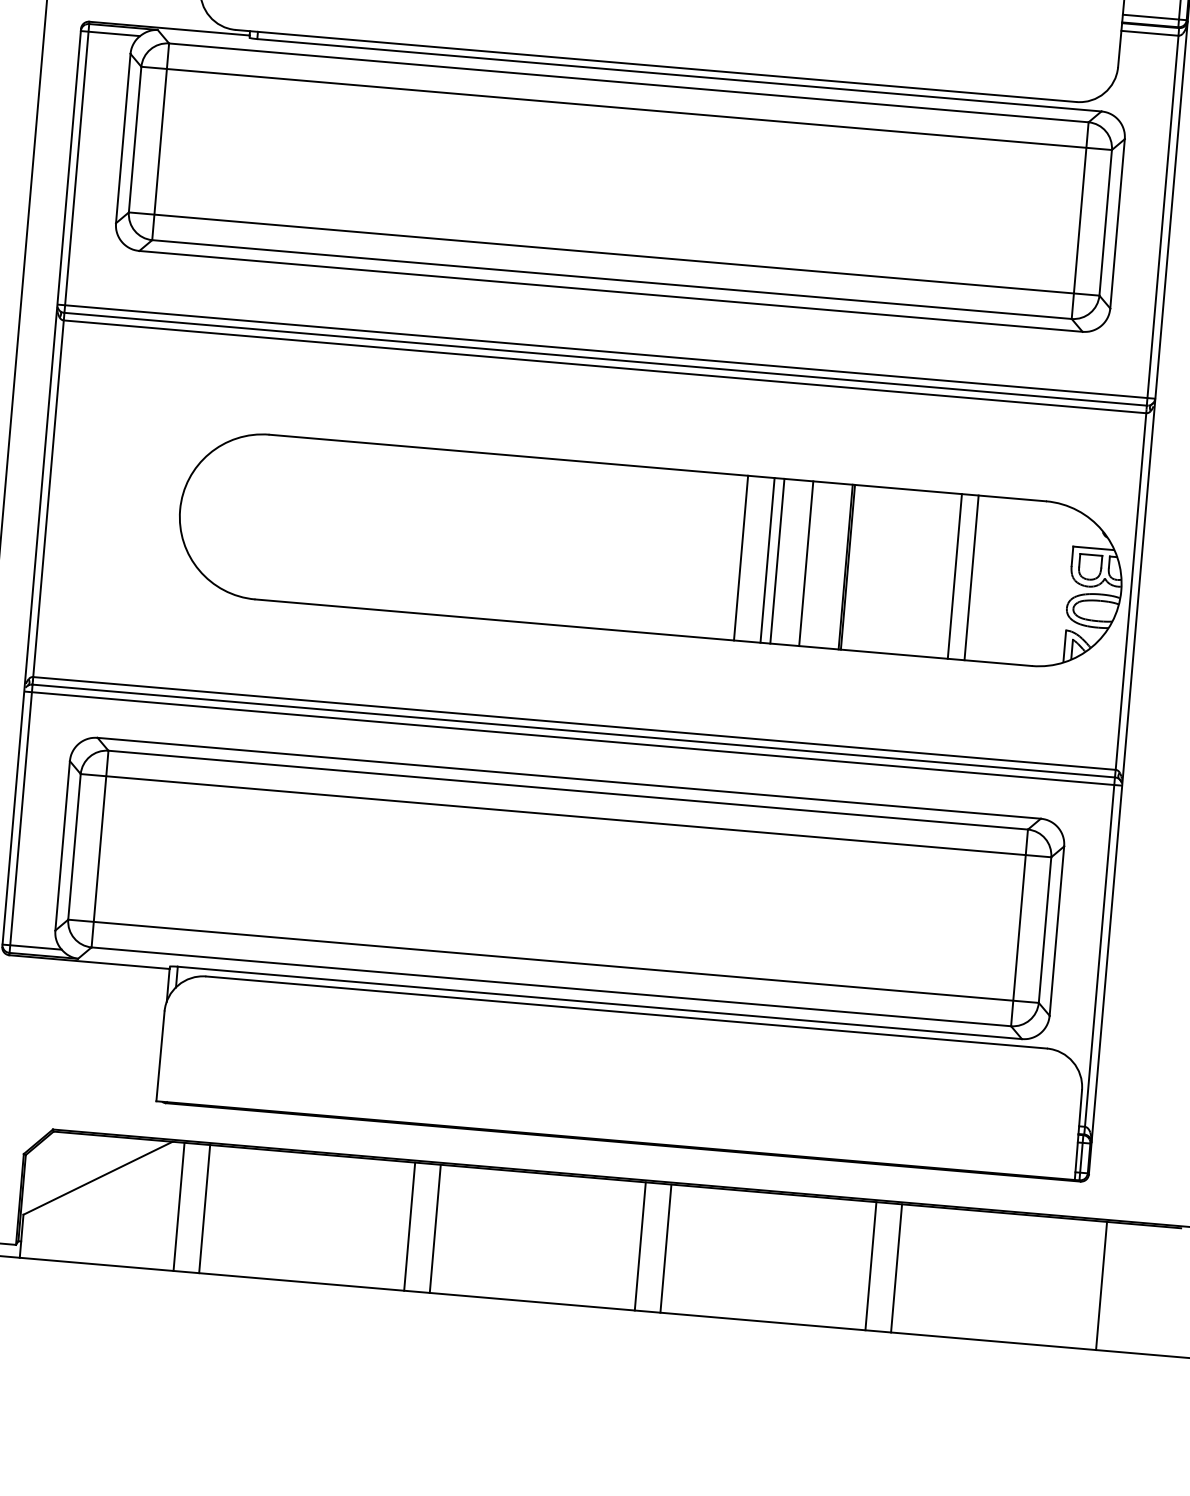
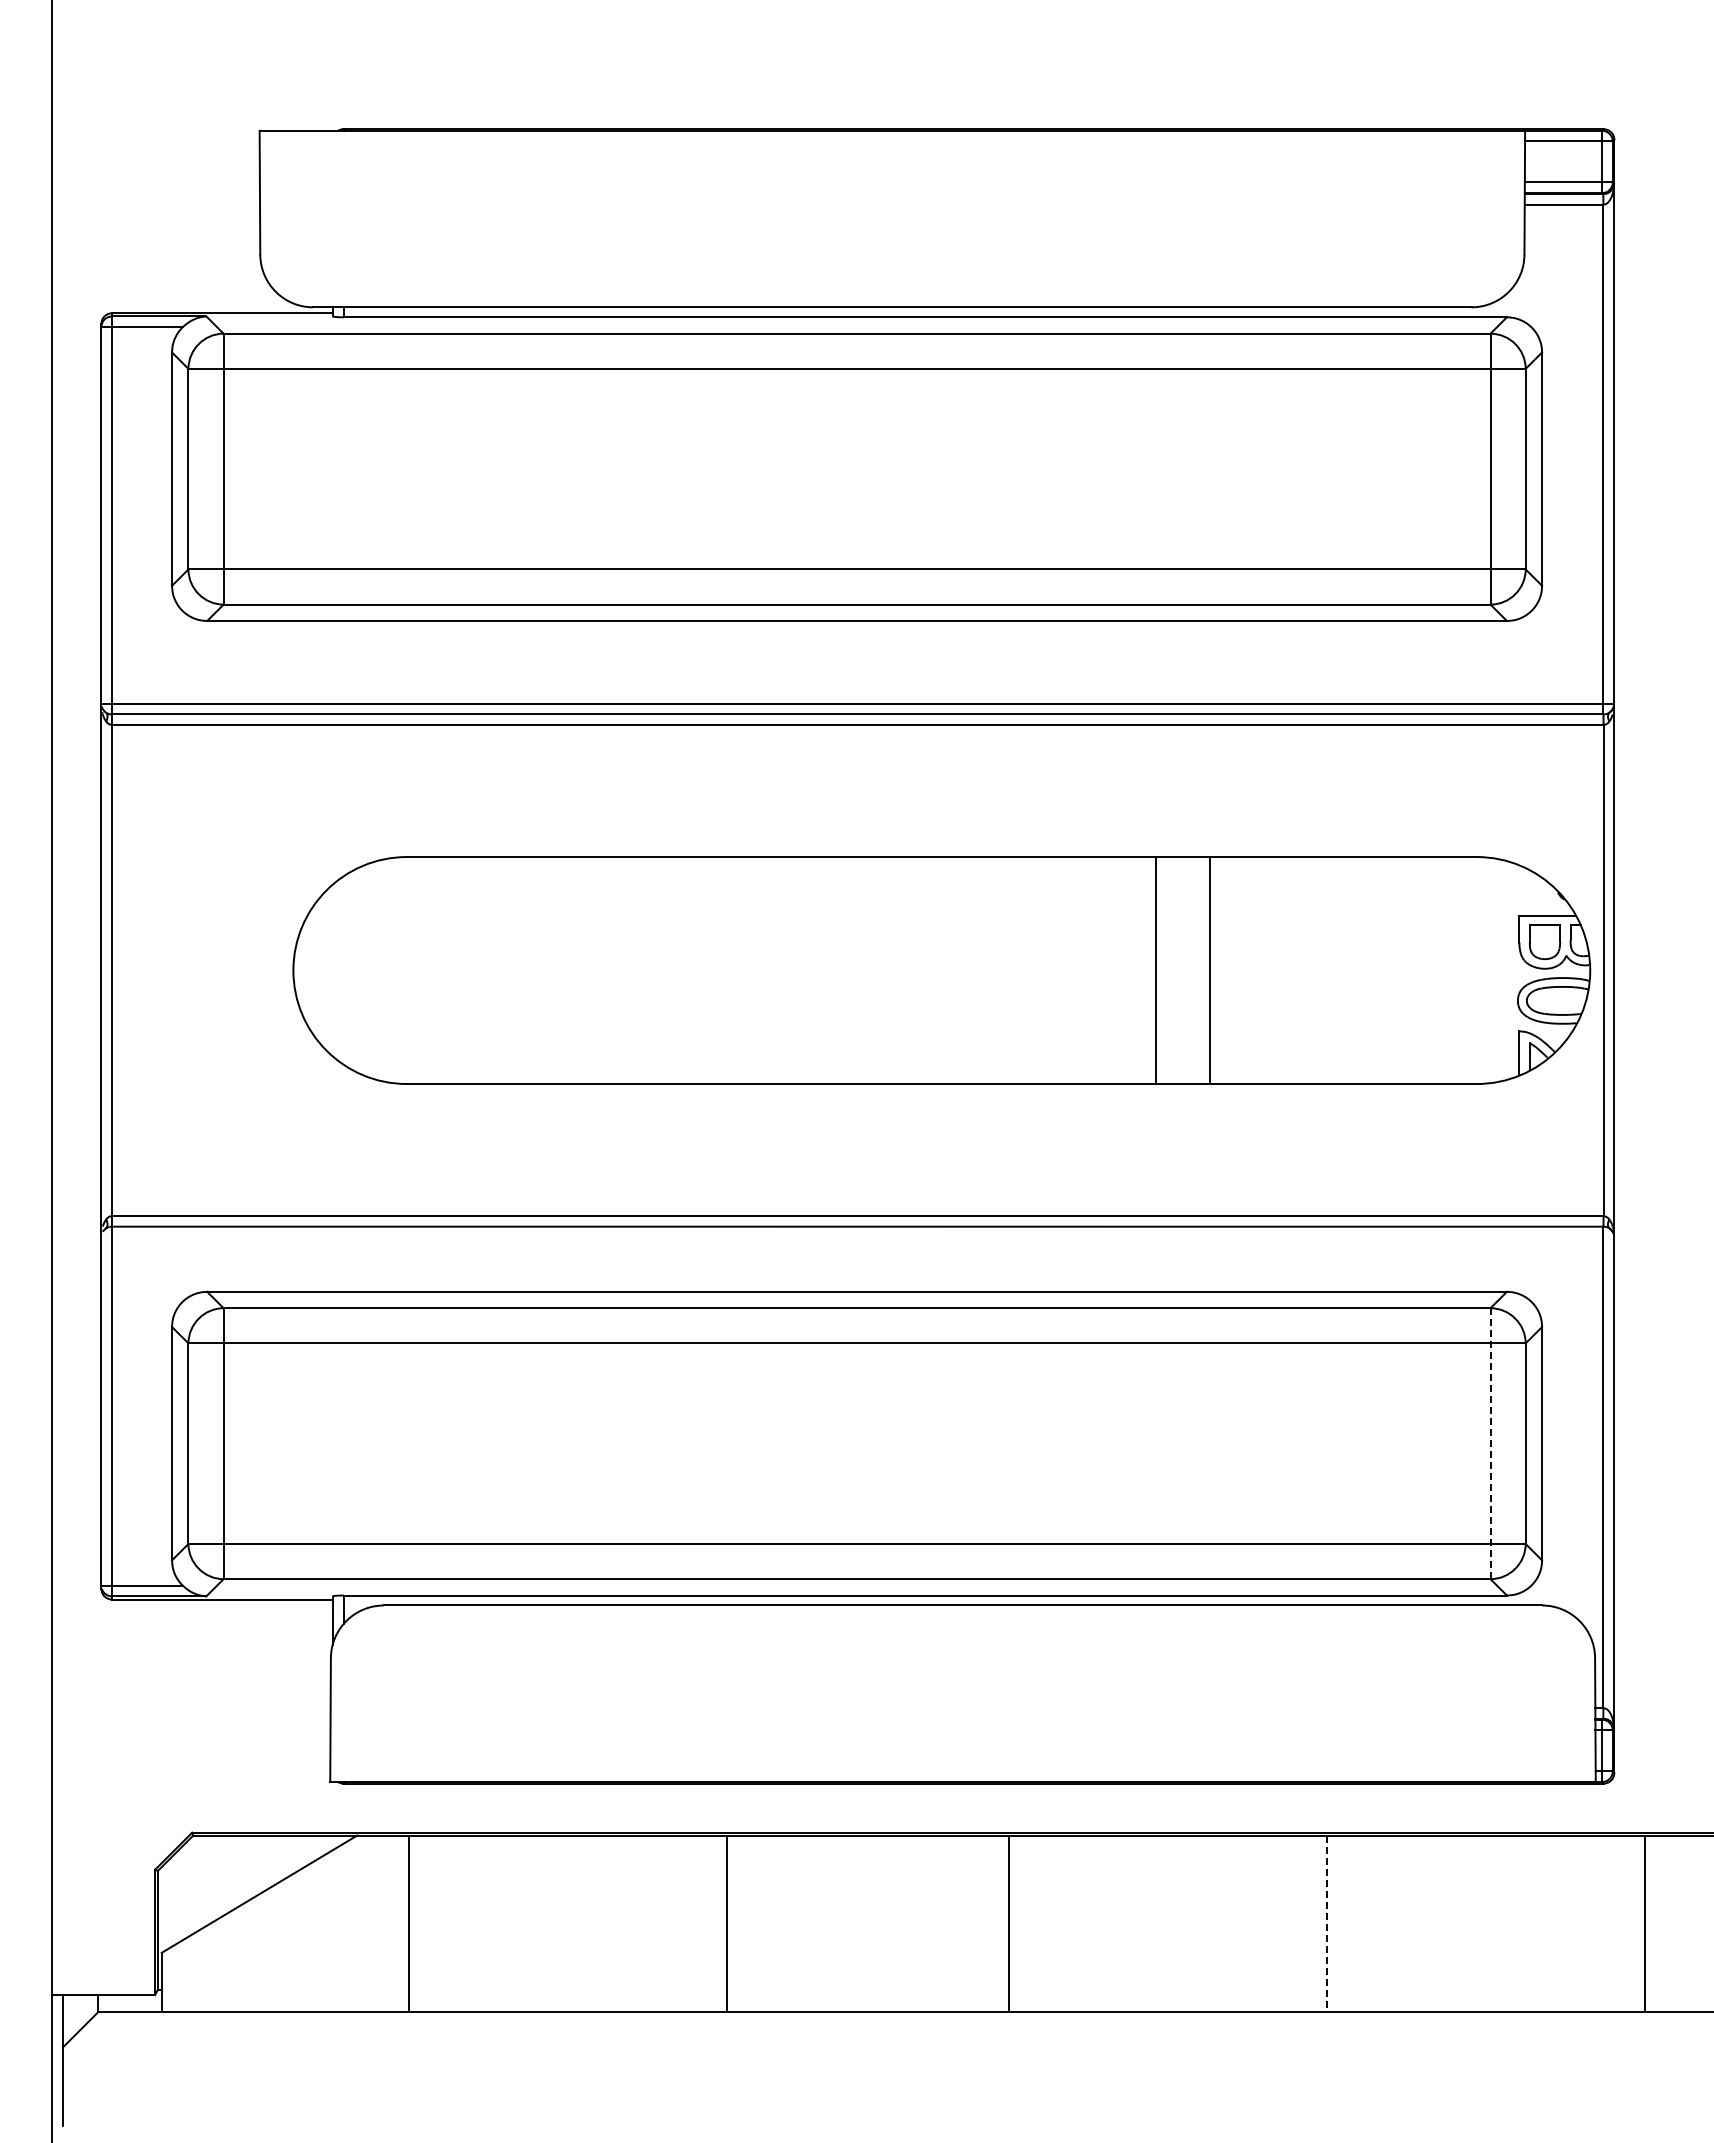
line: (741, 558) -> (1066, 970), removed
line: (767, 560) -> (1102, 970), removed
line: (777, 561) -> (1116, 970), removed
line: (847, 567) -> (1213, 970), removed
line: (954, 576) -> (1360, 970), removed
line: (971, 577) -> (1383, 970), removed
line: (573, 738) -> (858, 1237), removed
line: (1019, 927) -> (1490, 1443), solid -> dashed
line: (178, 1206) -> (373, 1923), removed
line: (409, 1226) -> (691, 1923), removed
line: (665, 1248) -> (1044, 1923), removed
line: (870, 1266) -> (1326, 1924), solid -> dashed
line: (896, 1268) -> (1362, 1923), removed

